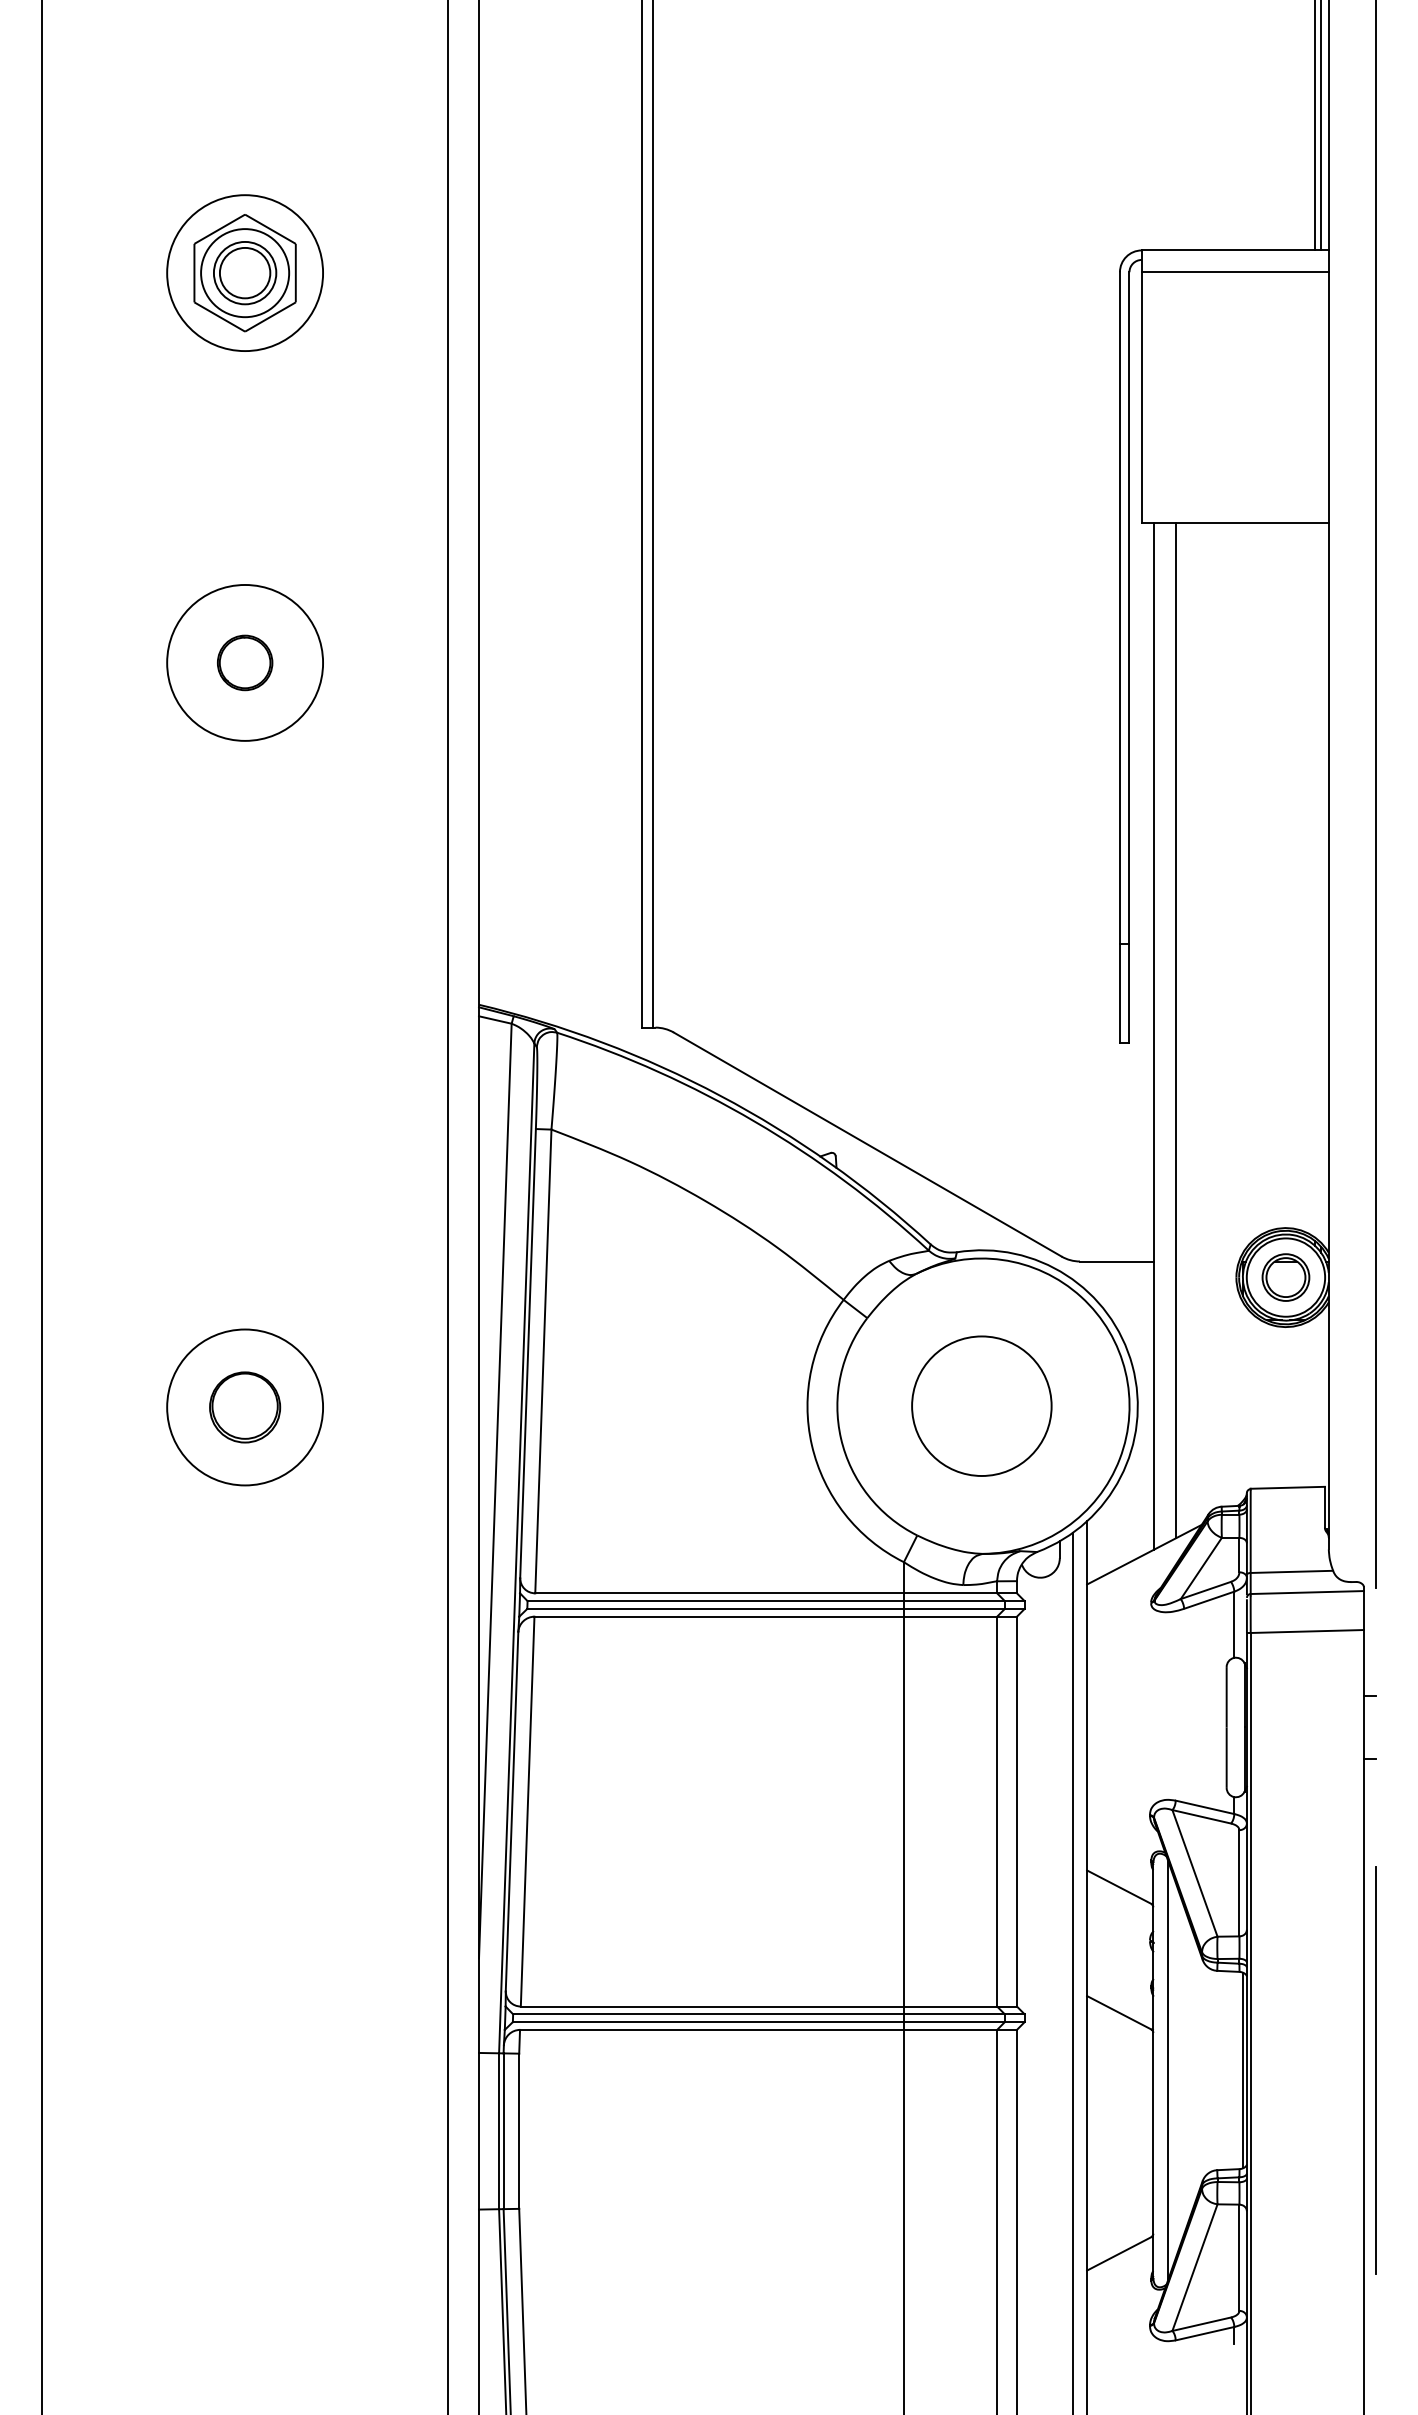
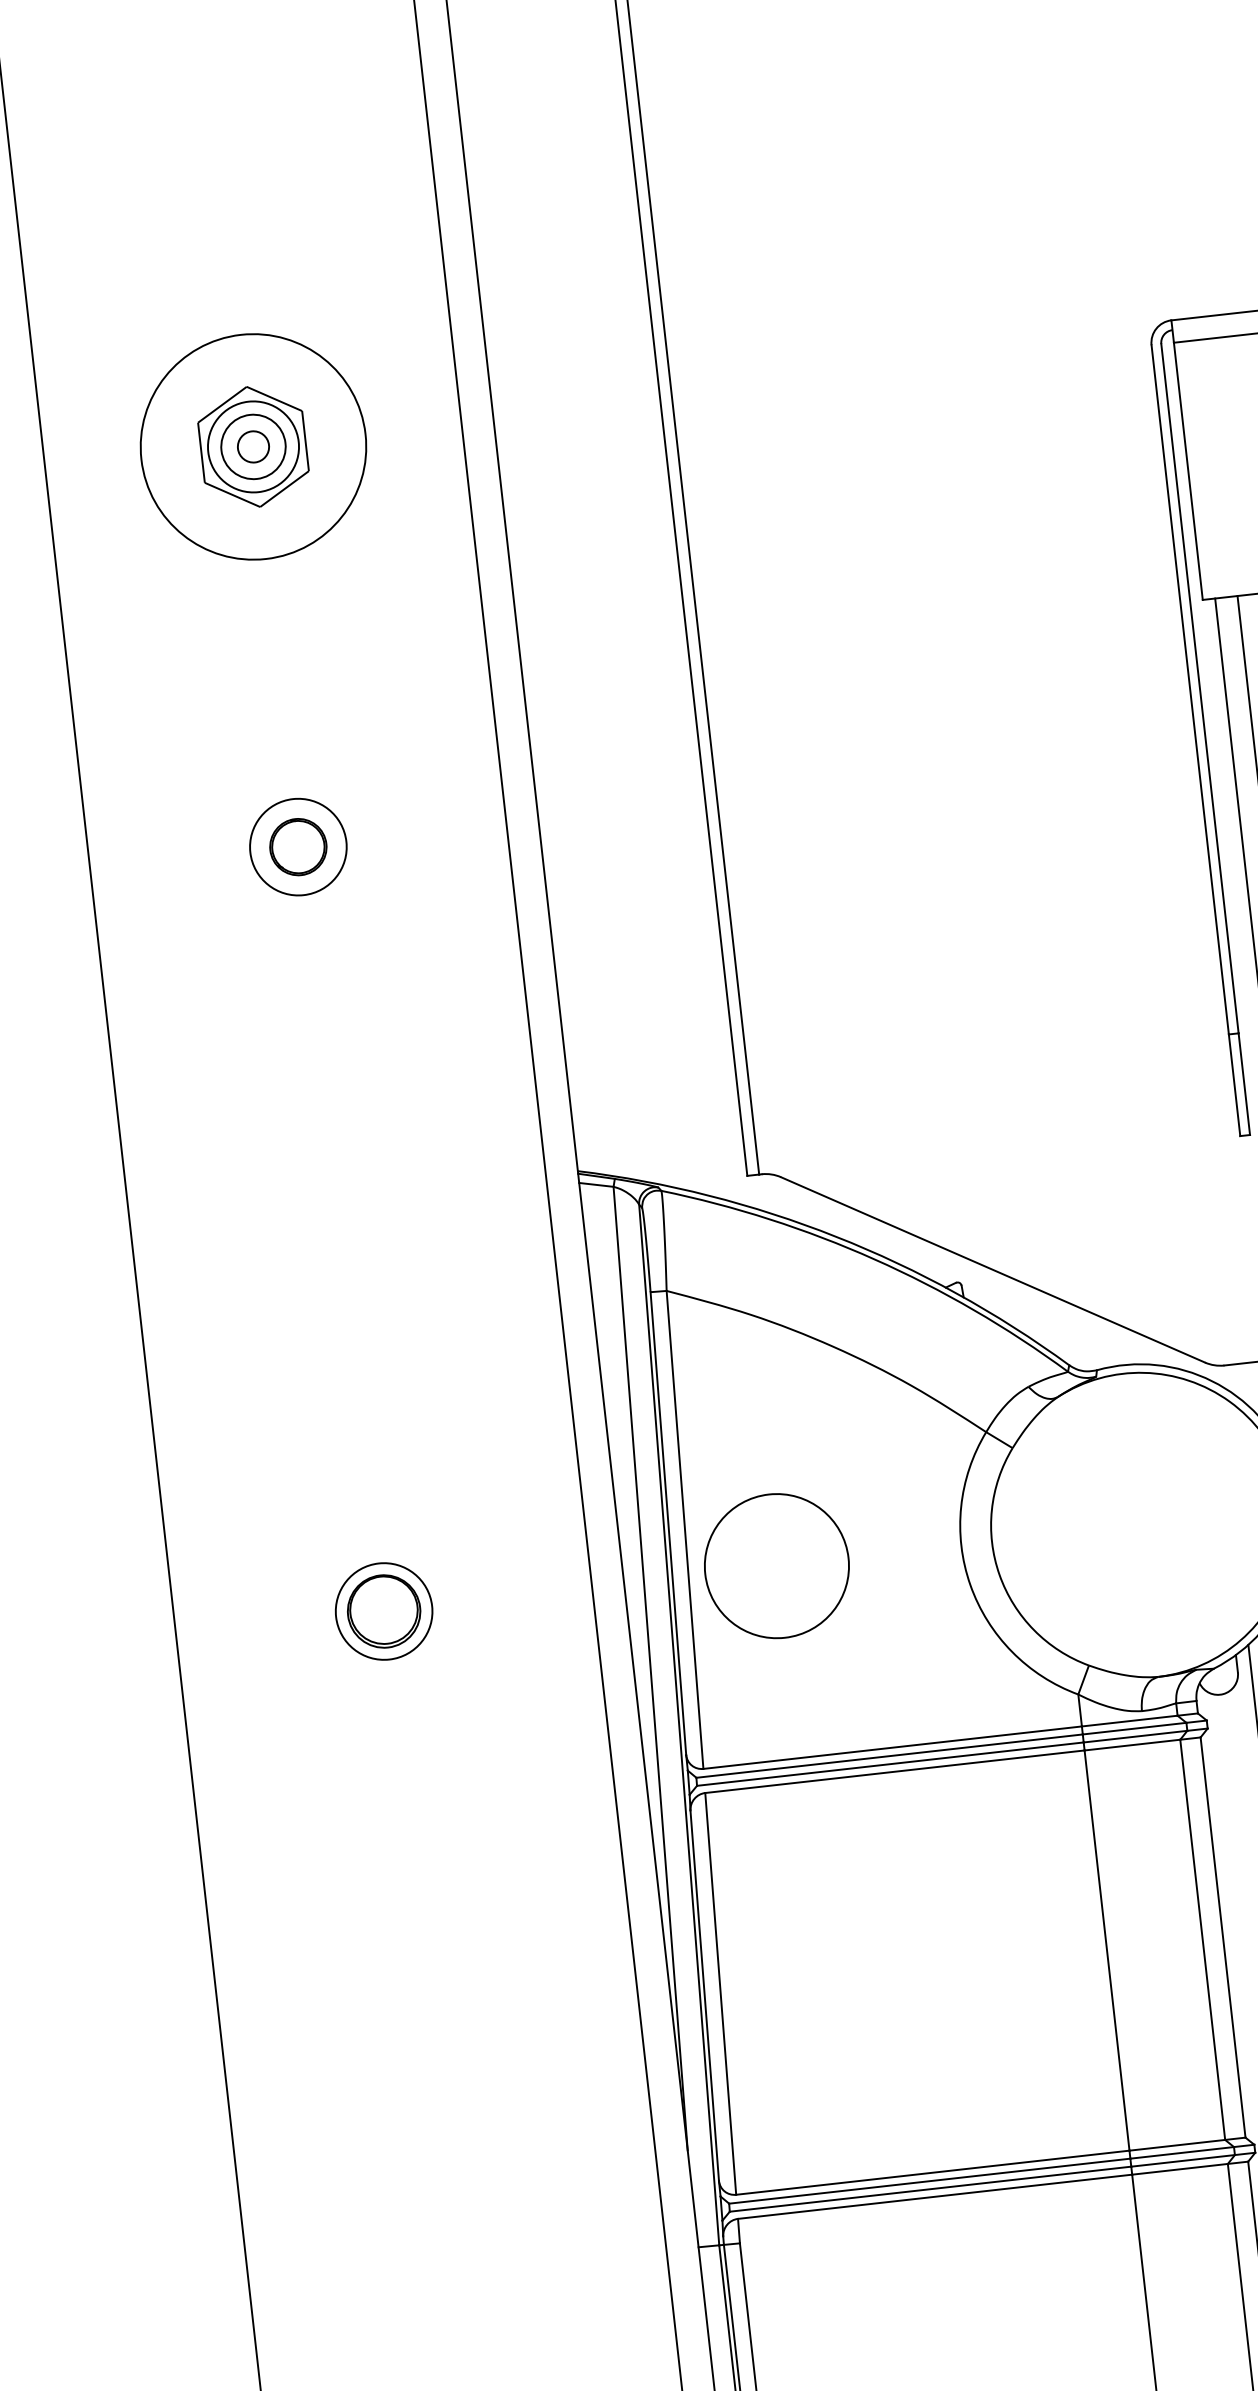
circle: (244, 272) -> (252, 446), size x0.6
circle: (245, 273) -> (253, 447), size x1.4
circle: (245, 662) -> (298, 846), size x0.6
circle: (981, 1405) -> (776, 1565), moved
circle: (245, 1407) -> (384, 1611), size x0.6

